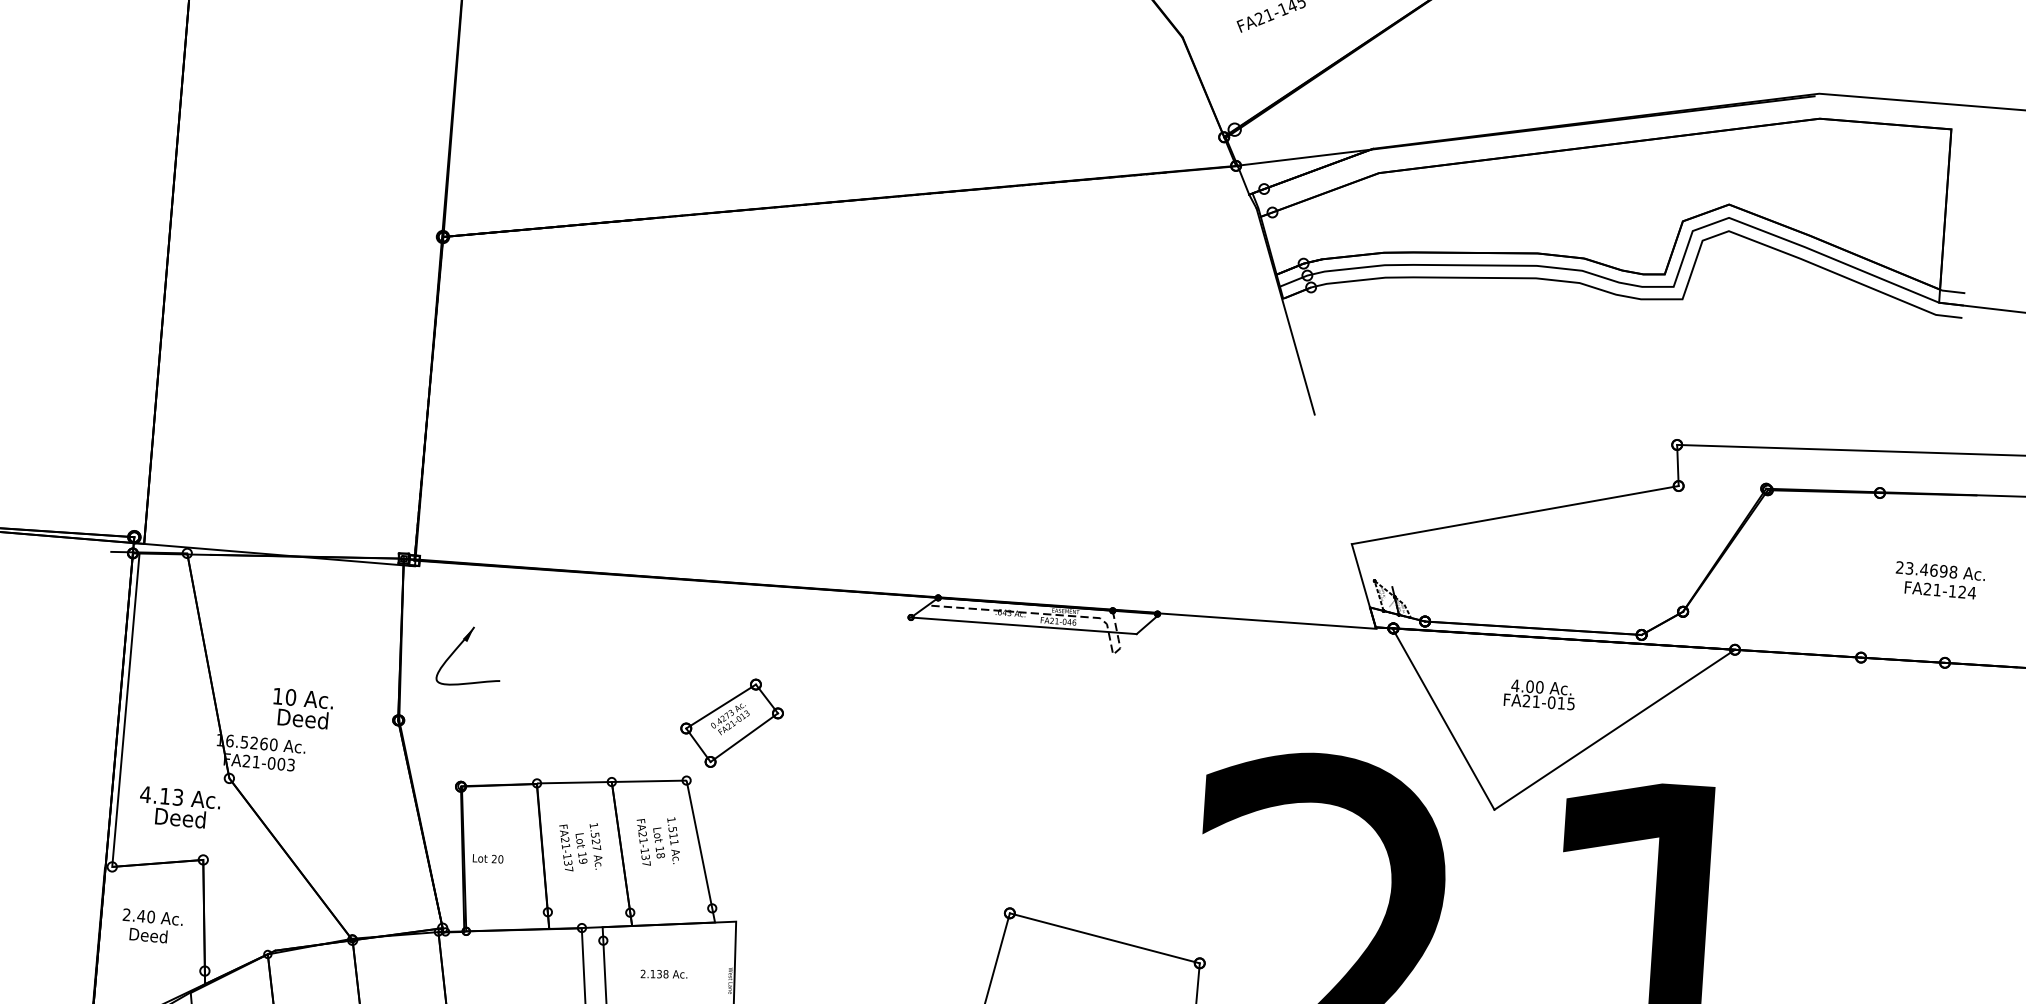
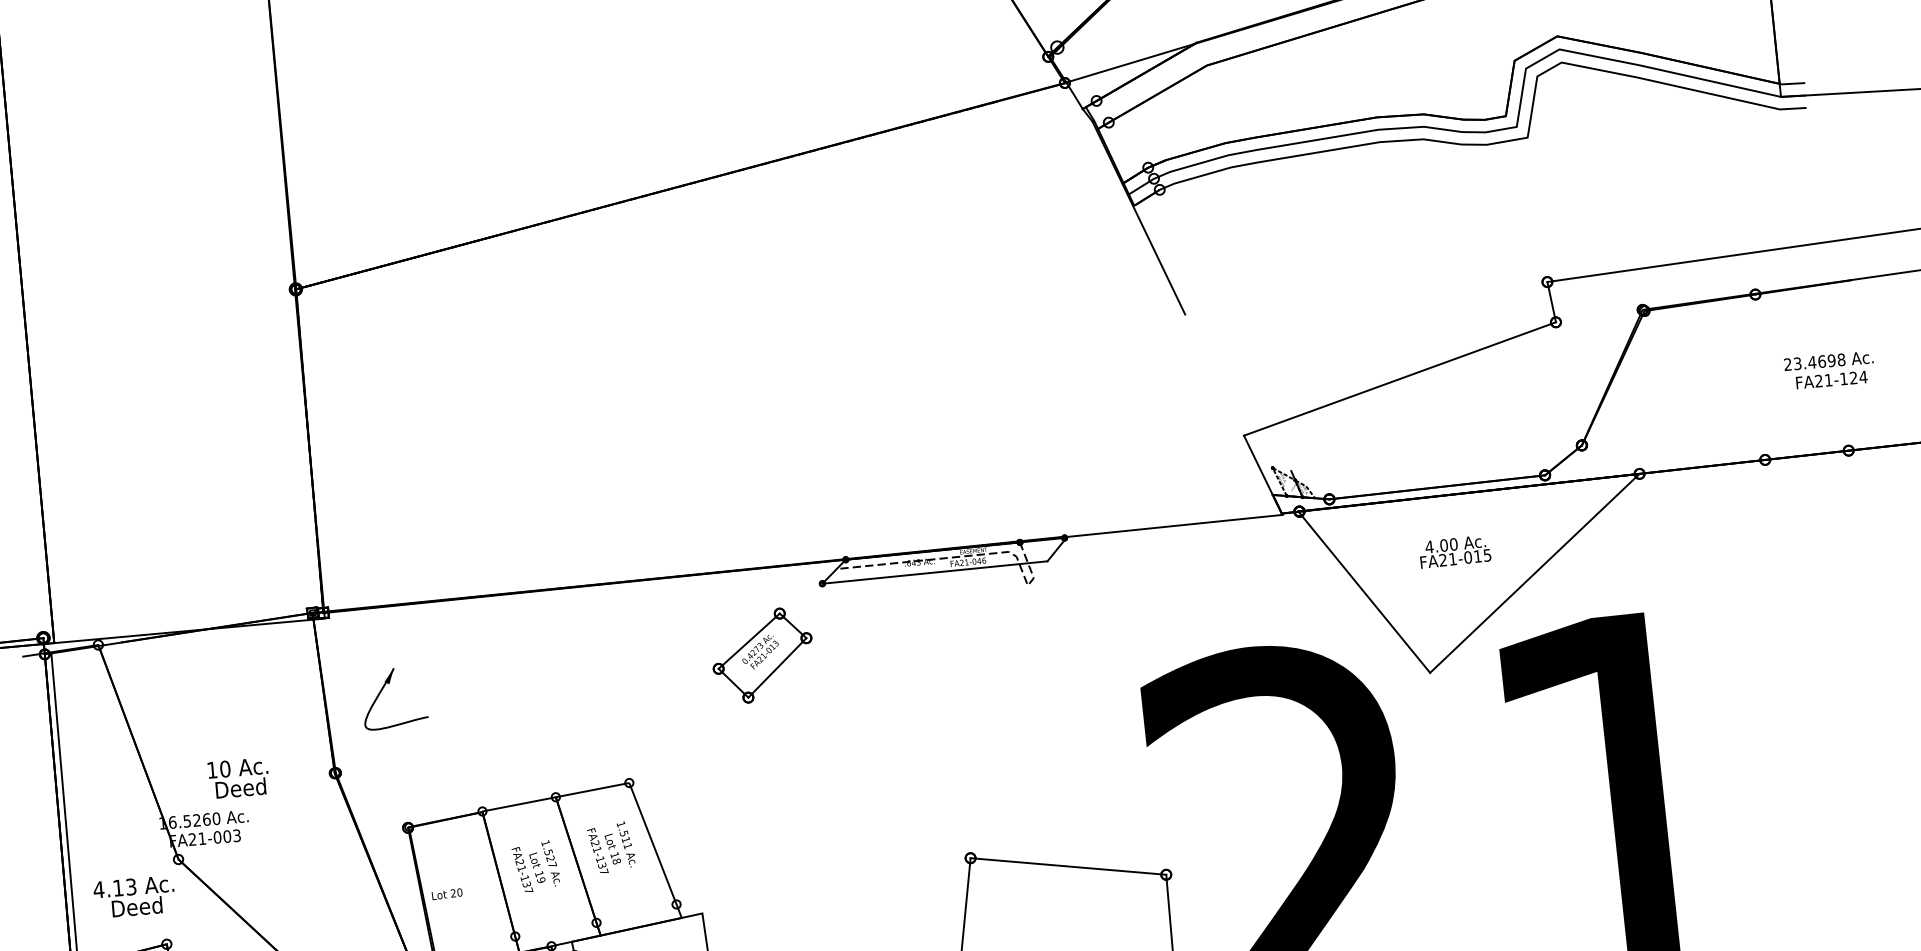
part: (731, 722) -> (762, 655), moved

